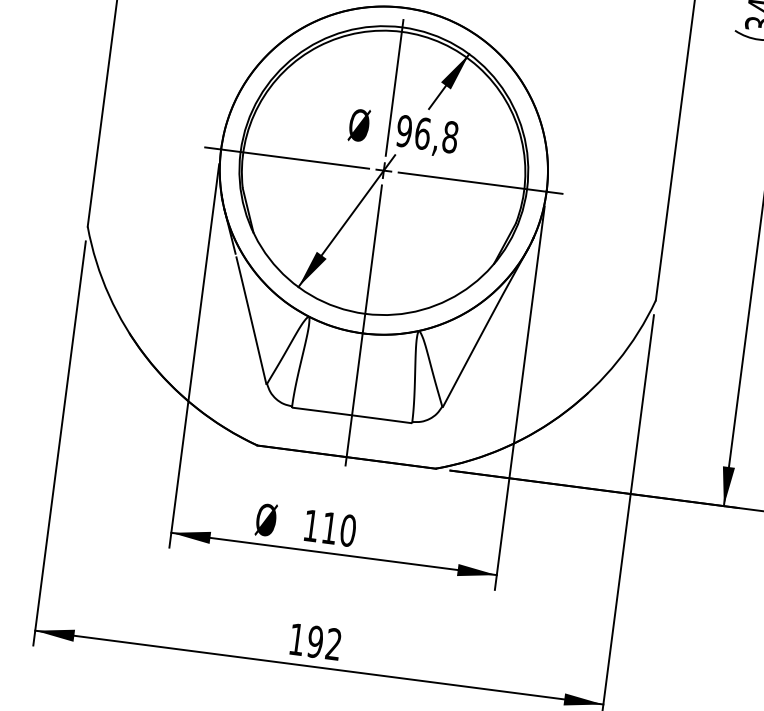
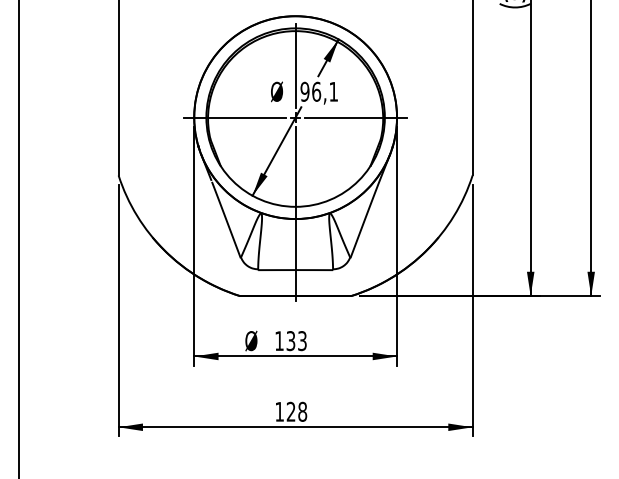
text: (450, 136) -> (333, 91), 96,8 -> 96,1
text: (338, 530) -> (296, 341), 110 -> 133
text: (324, 642) -> (296, 411), 192 -> 128

